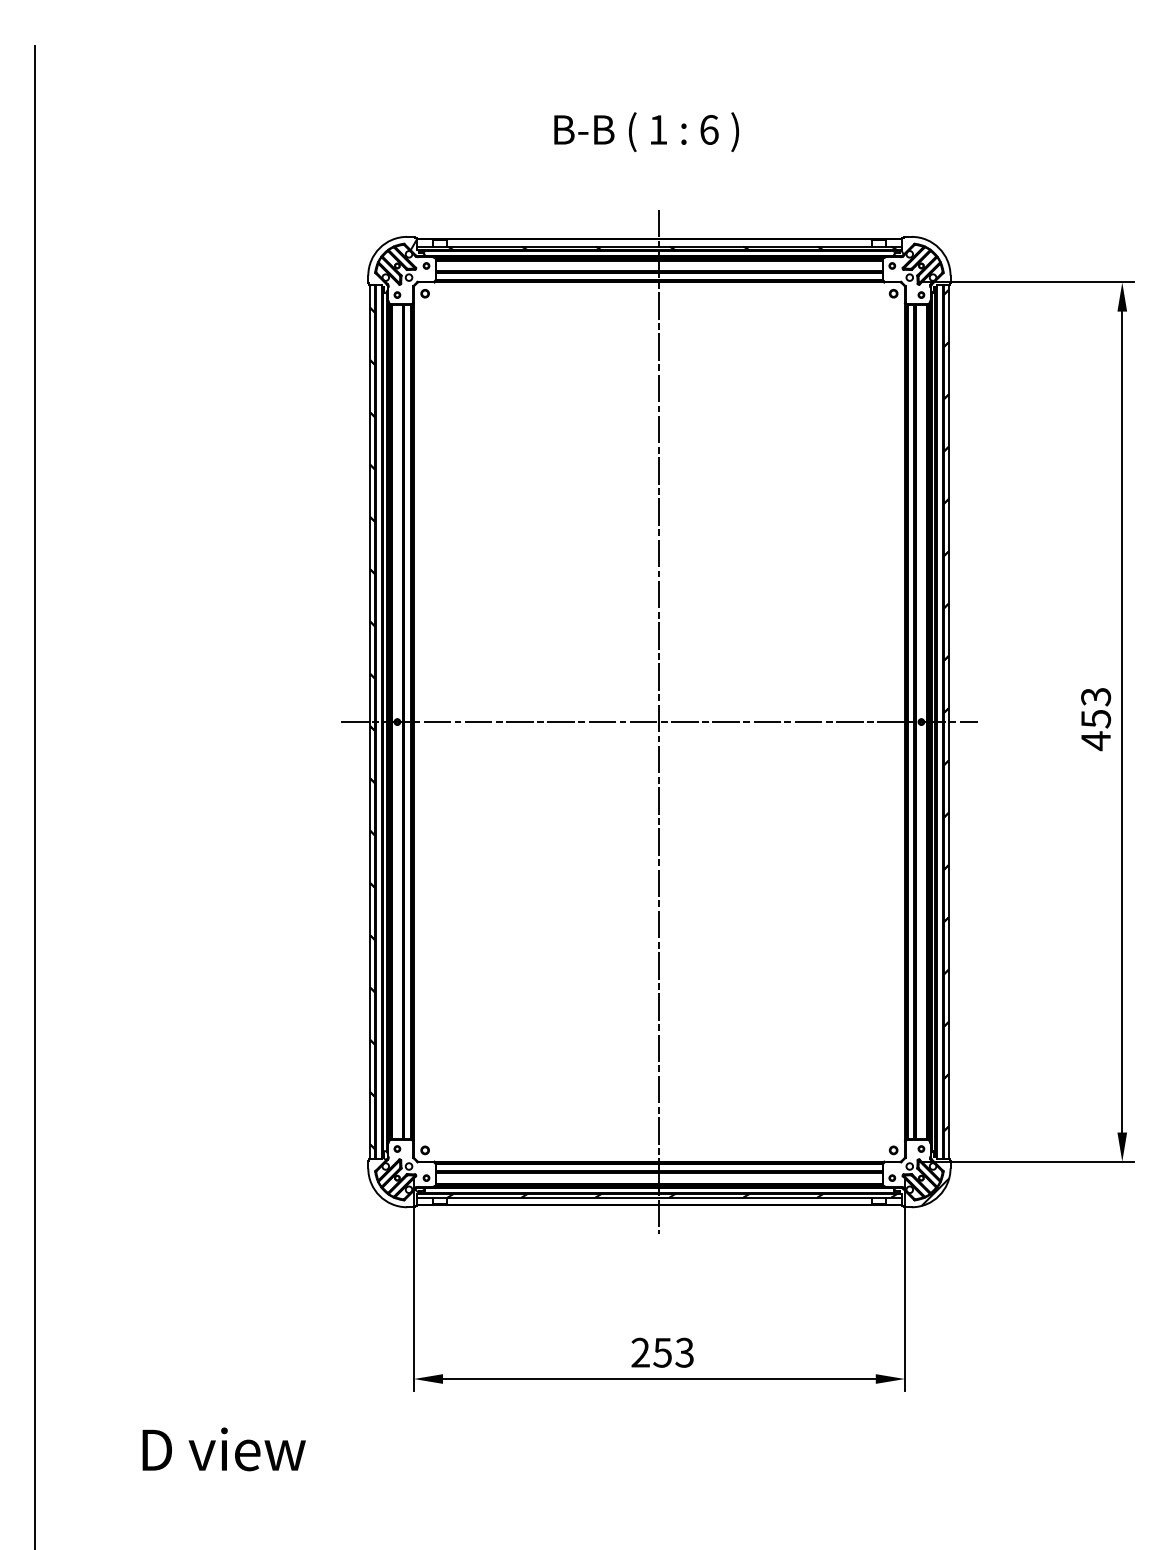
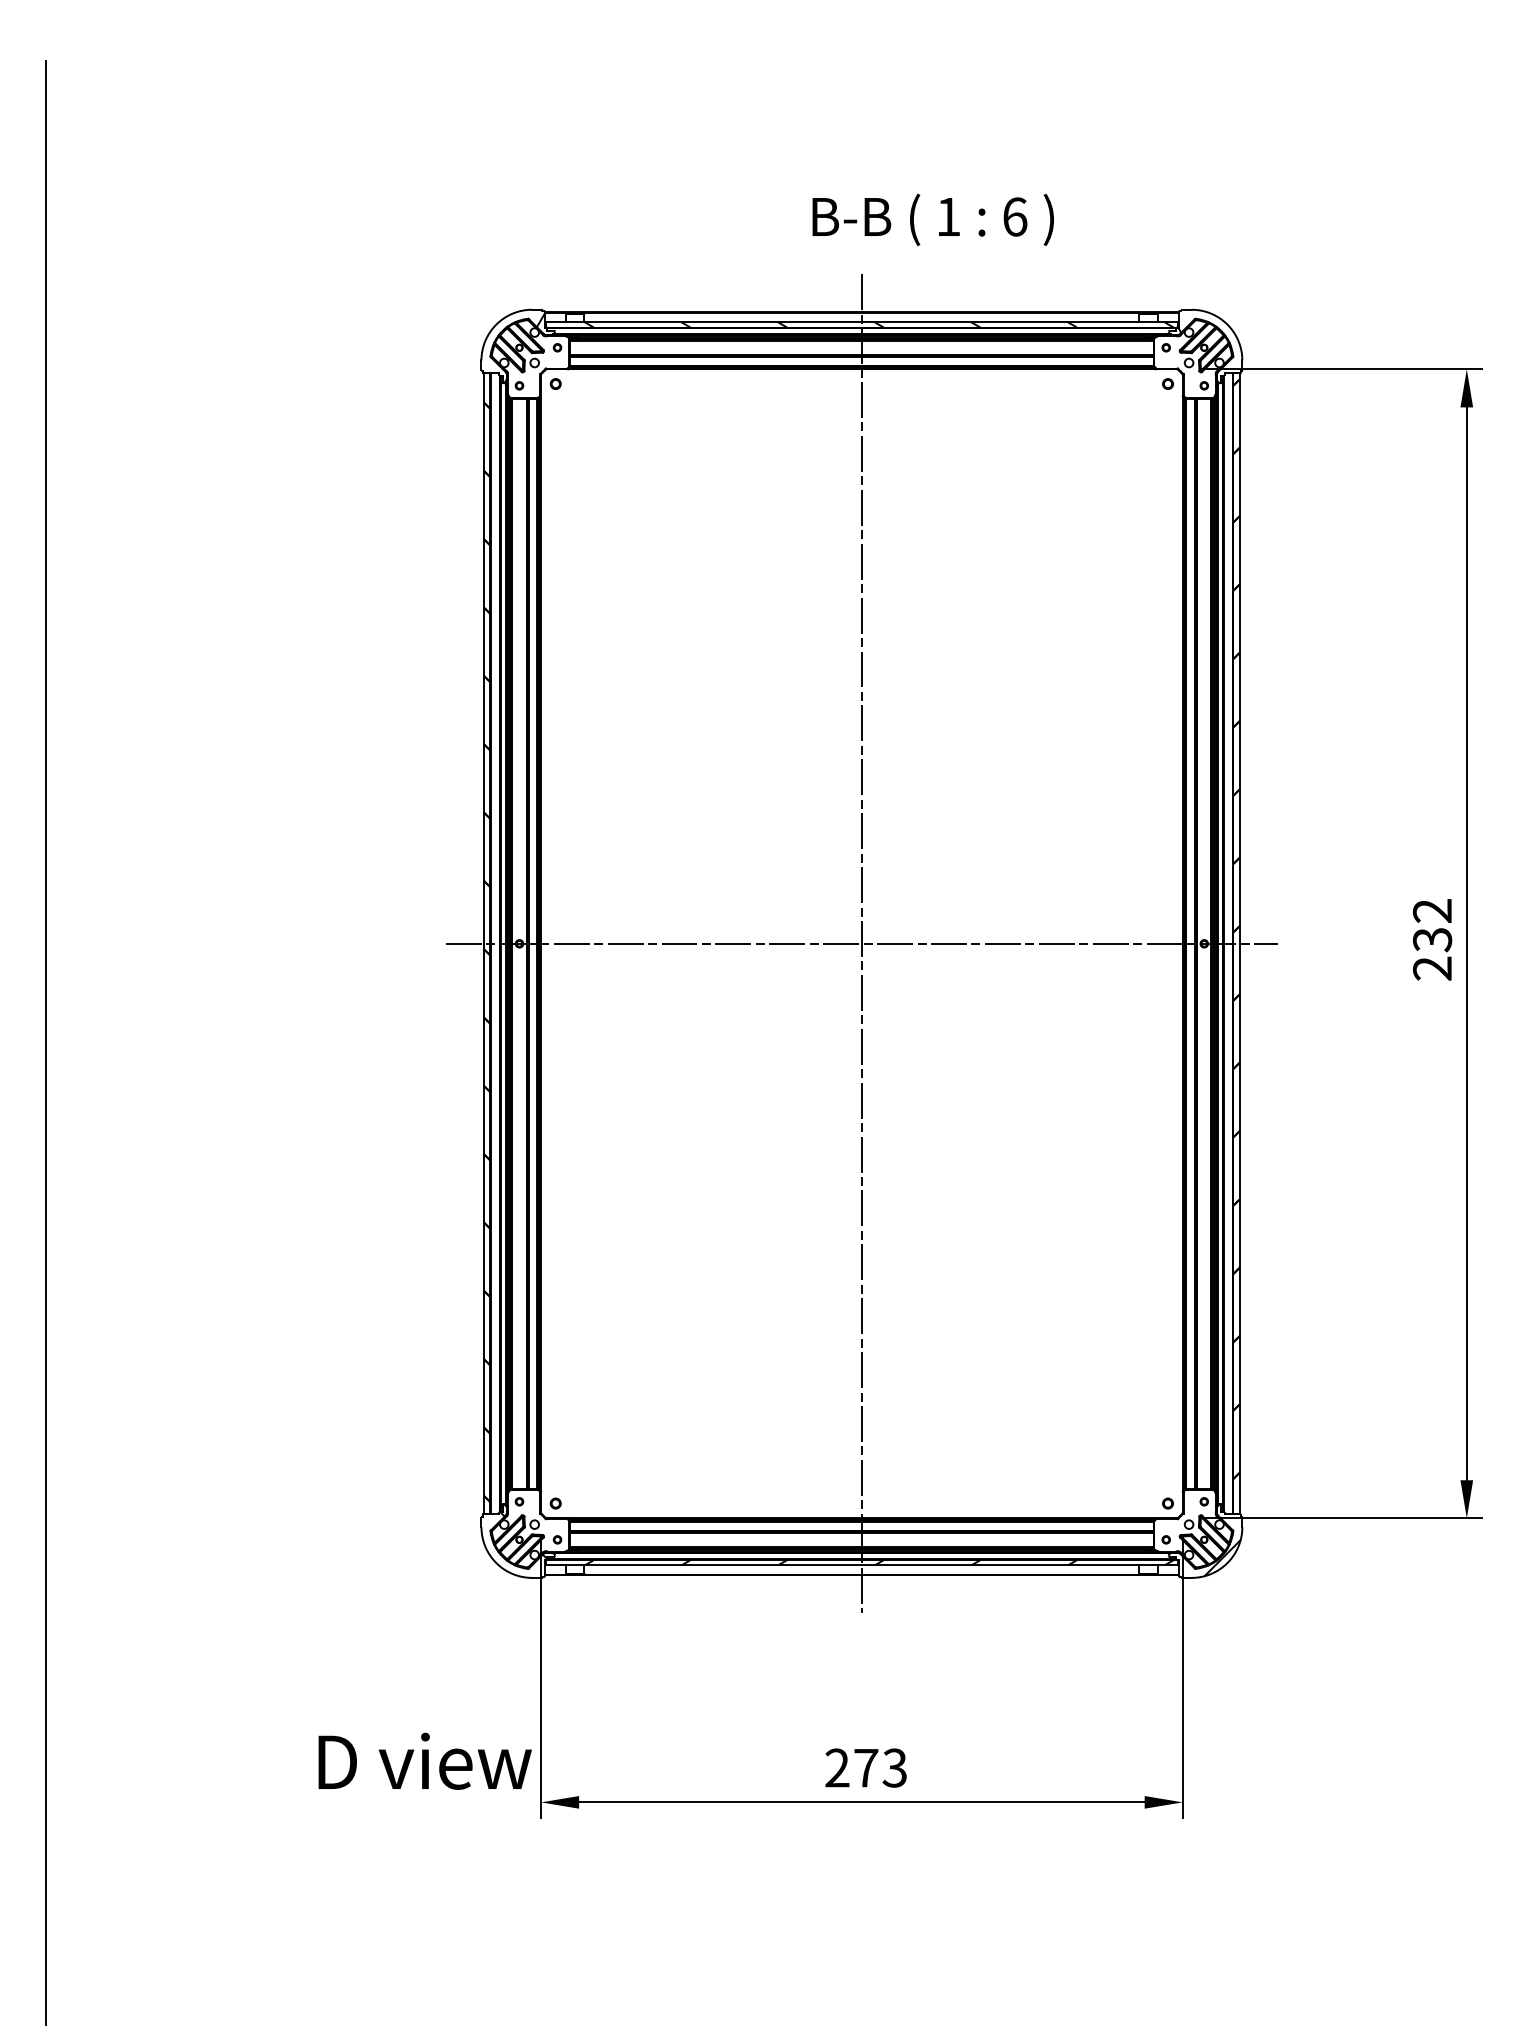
text: (646, 131) -> (932, 219), moved
text: (1096, 719) -> (1432, 940), 453 -> 232
text: (662, 1353) -> (865, 1768), 253 -> 273
text: (223, 1448) -> (424, 1760), moved

